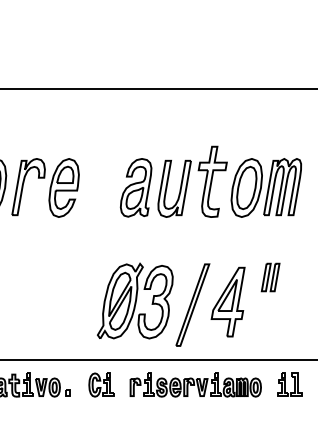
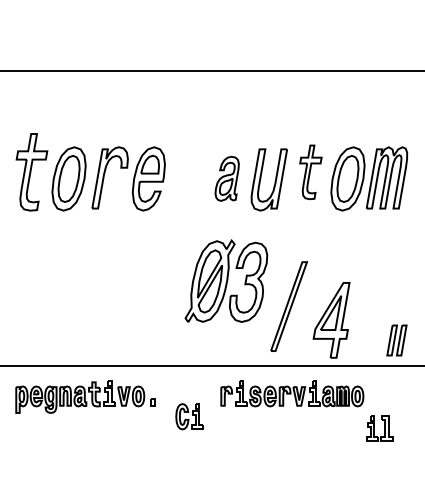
part: (212, 182) -> (310, 172), size x0.7
part: (135, 187) -> (226, 178), size x0.7
part: (270, 277) -> (396, 340), moved
part: (135, 300) -> (226, 280), moved
part: (228, 302) -> (331, 320), moved
part: (101, 384) -> (189, 416), moved
part: (289, 384) -> (379, 428), moved

